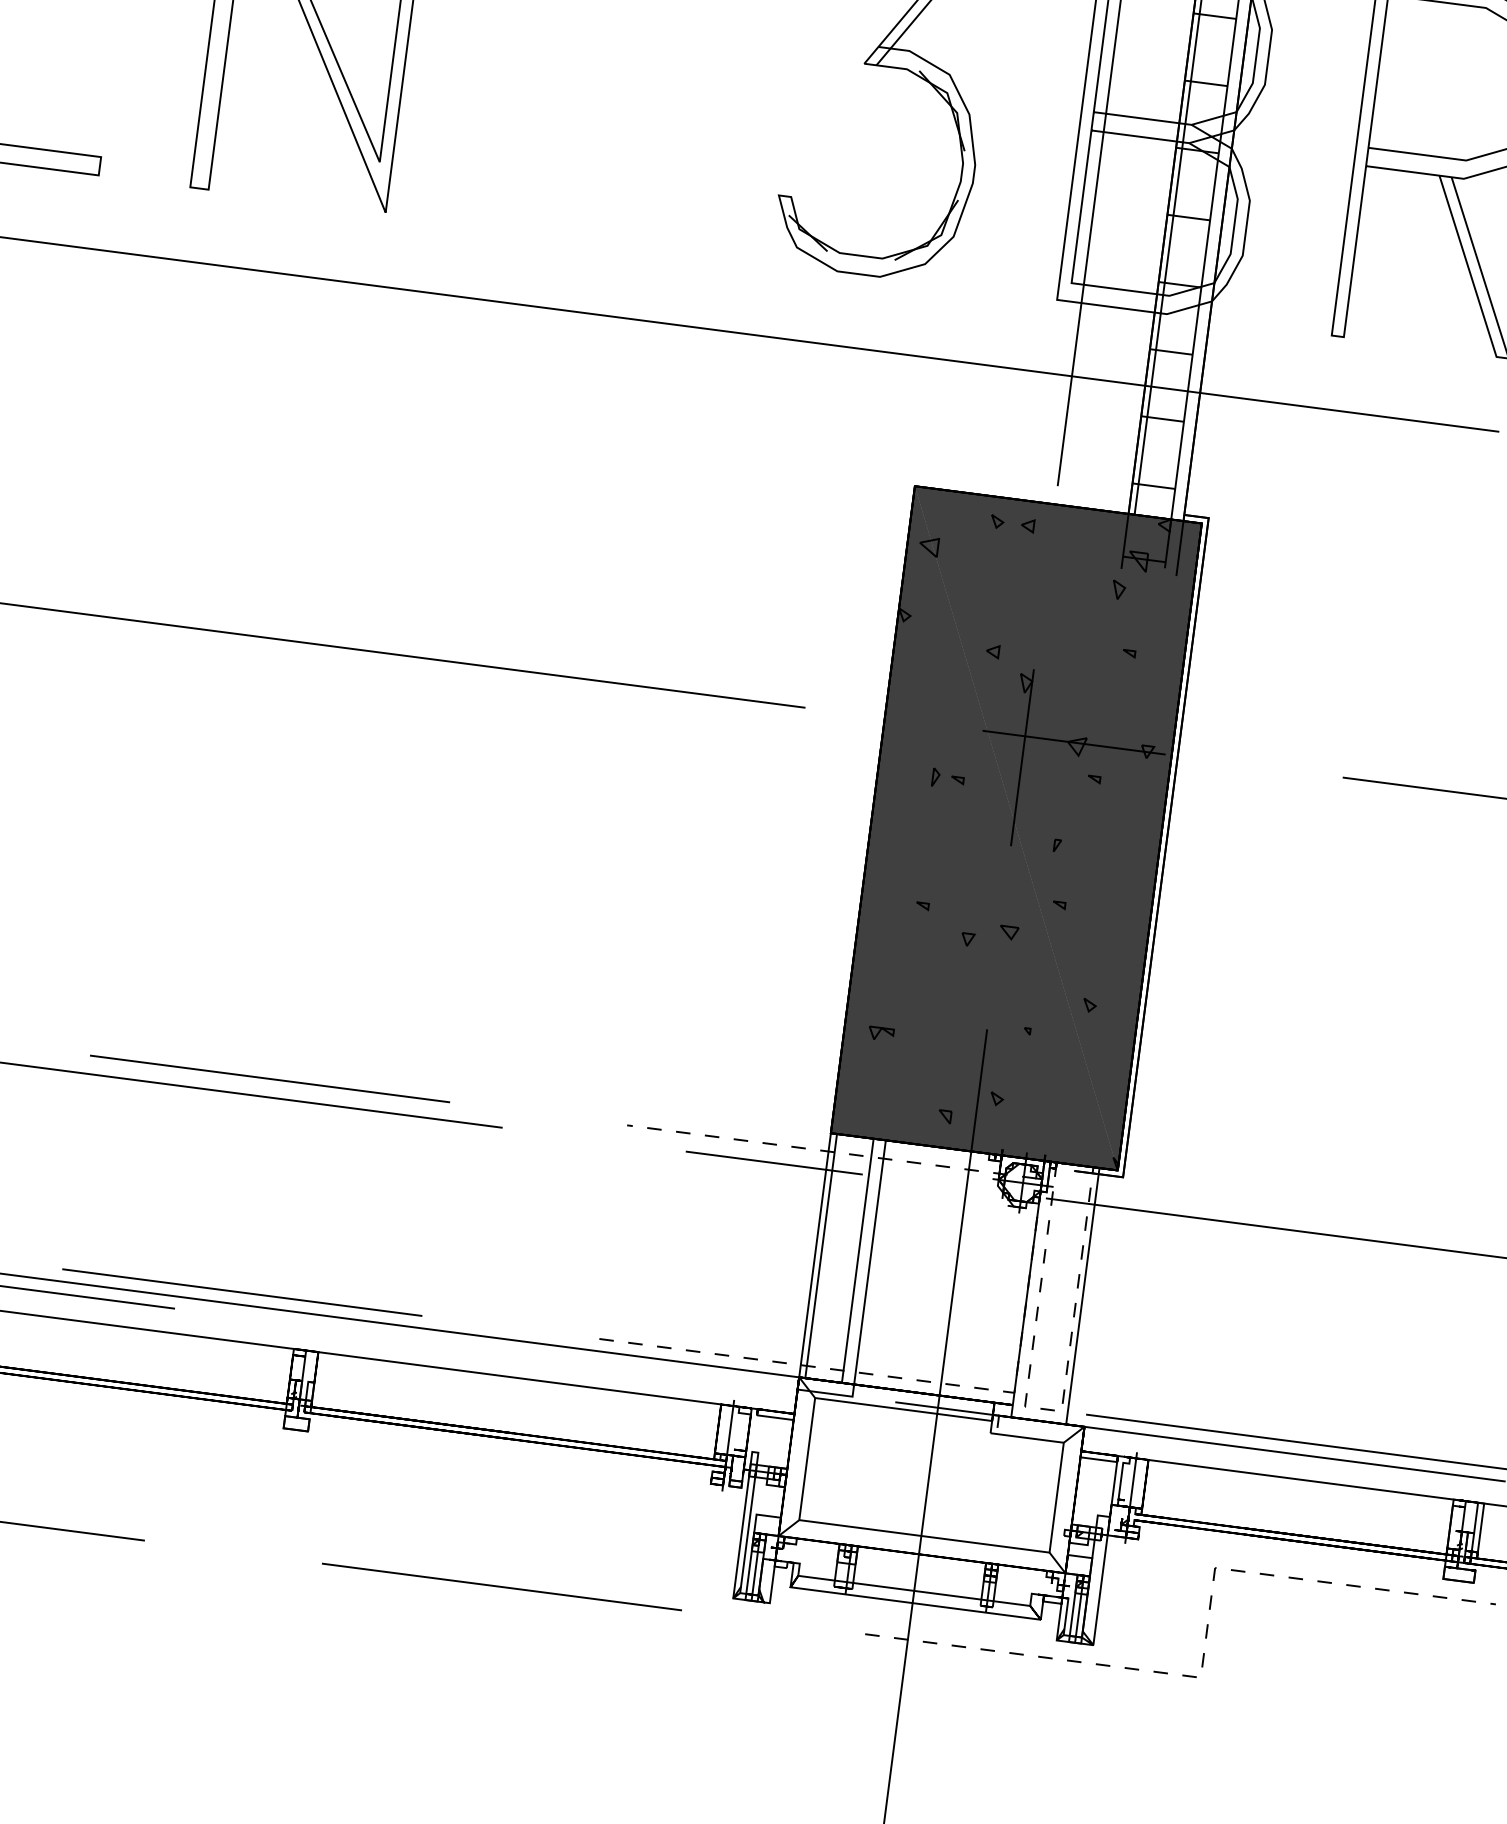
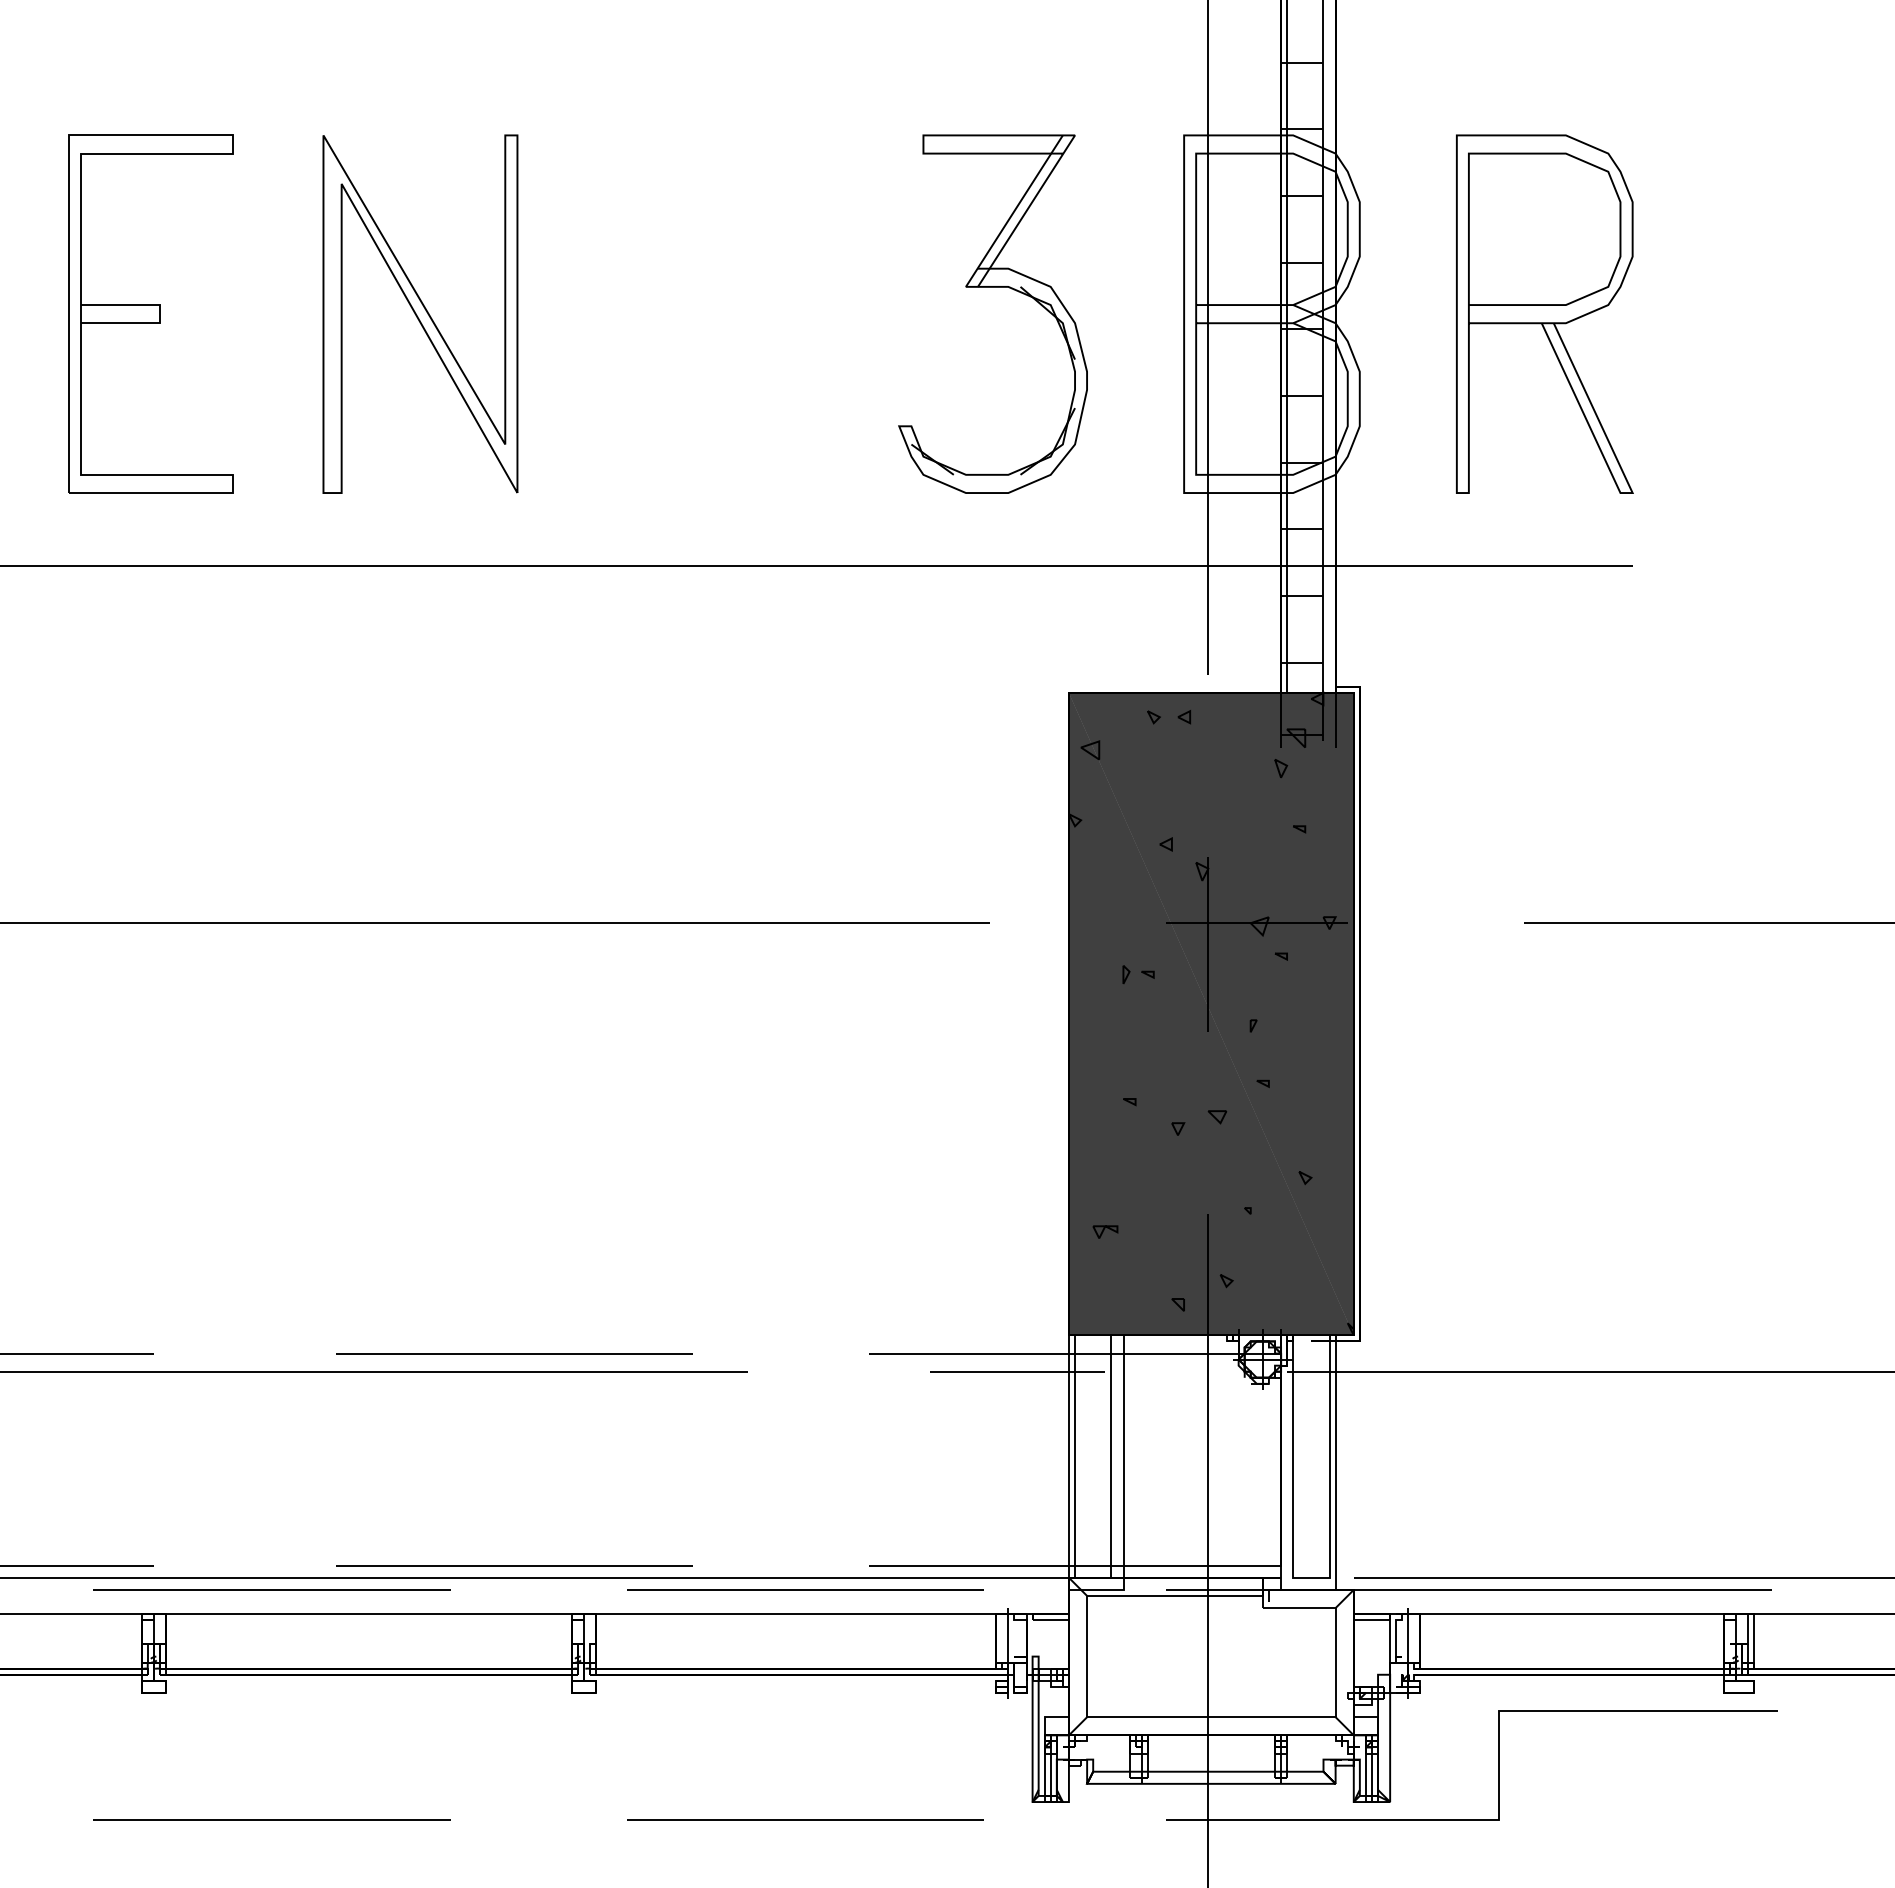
line: (1028, 1286) -> (1281, 1459), dashed -> solid
line: (532, 1354) -> (805, 1589), added
line: (1043, 1408) -> (1311, 1577), dashed -> solid
line: (1204, 1649) -> (1499, 1792), dashed -> solid

